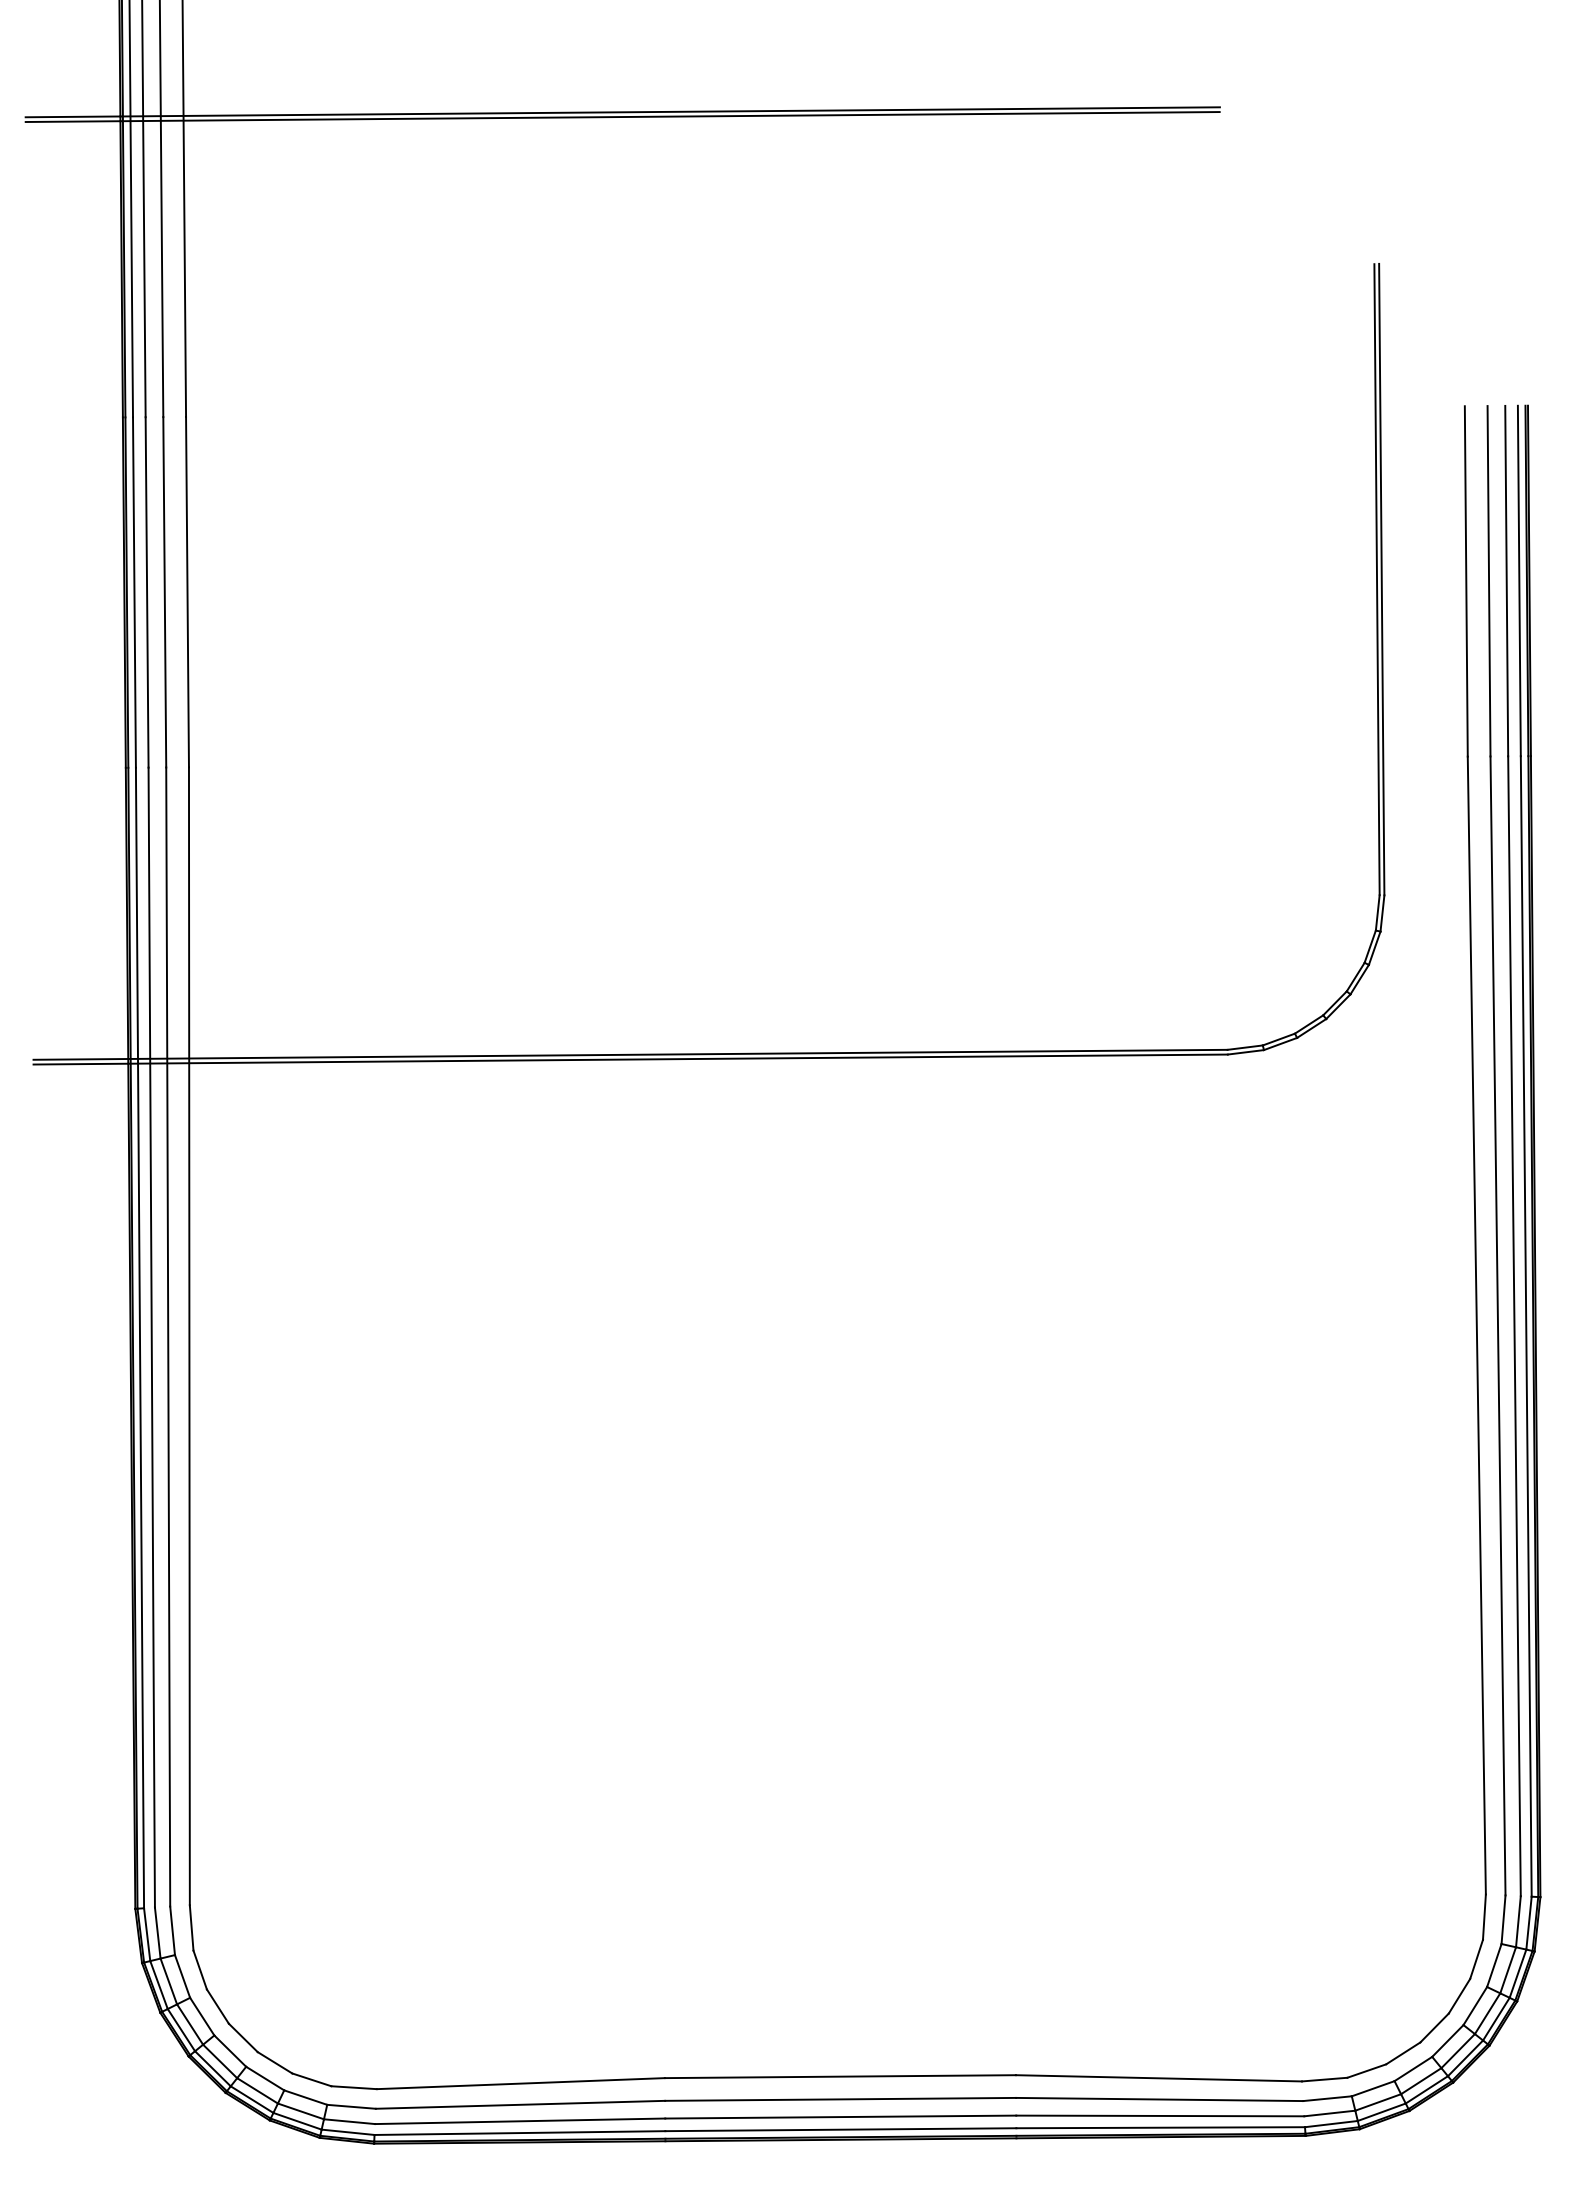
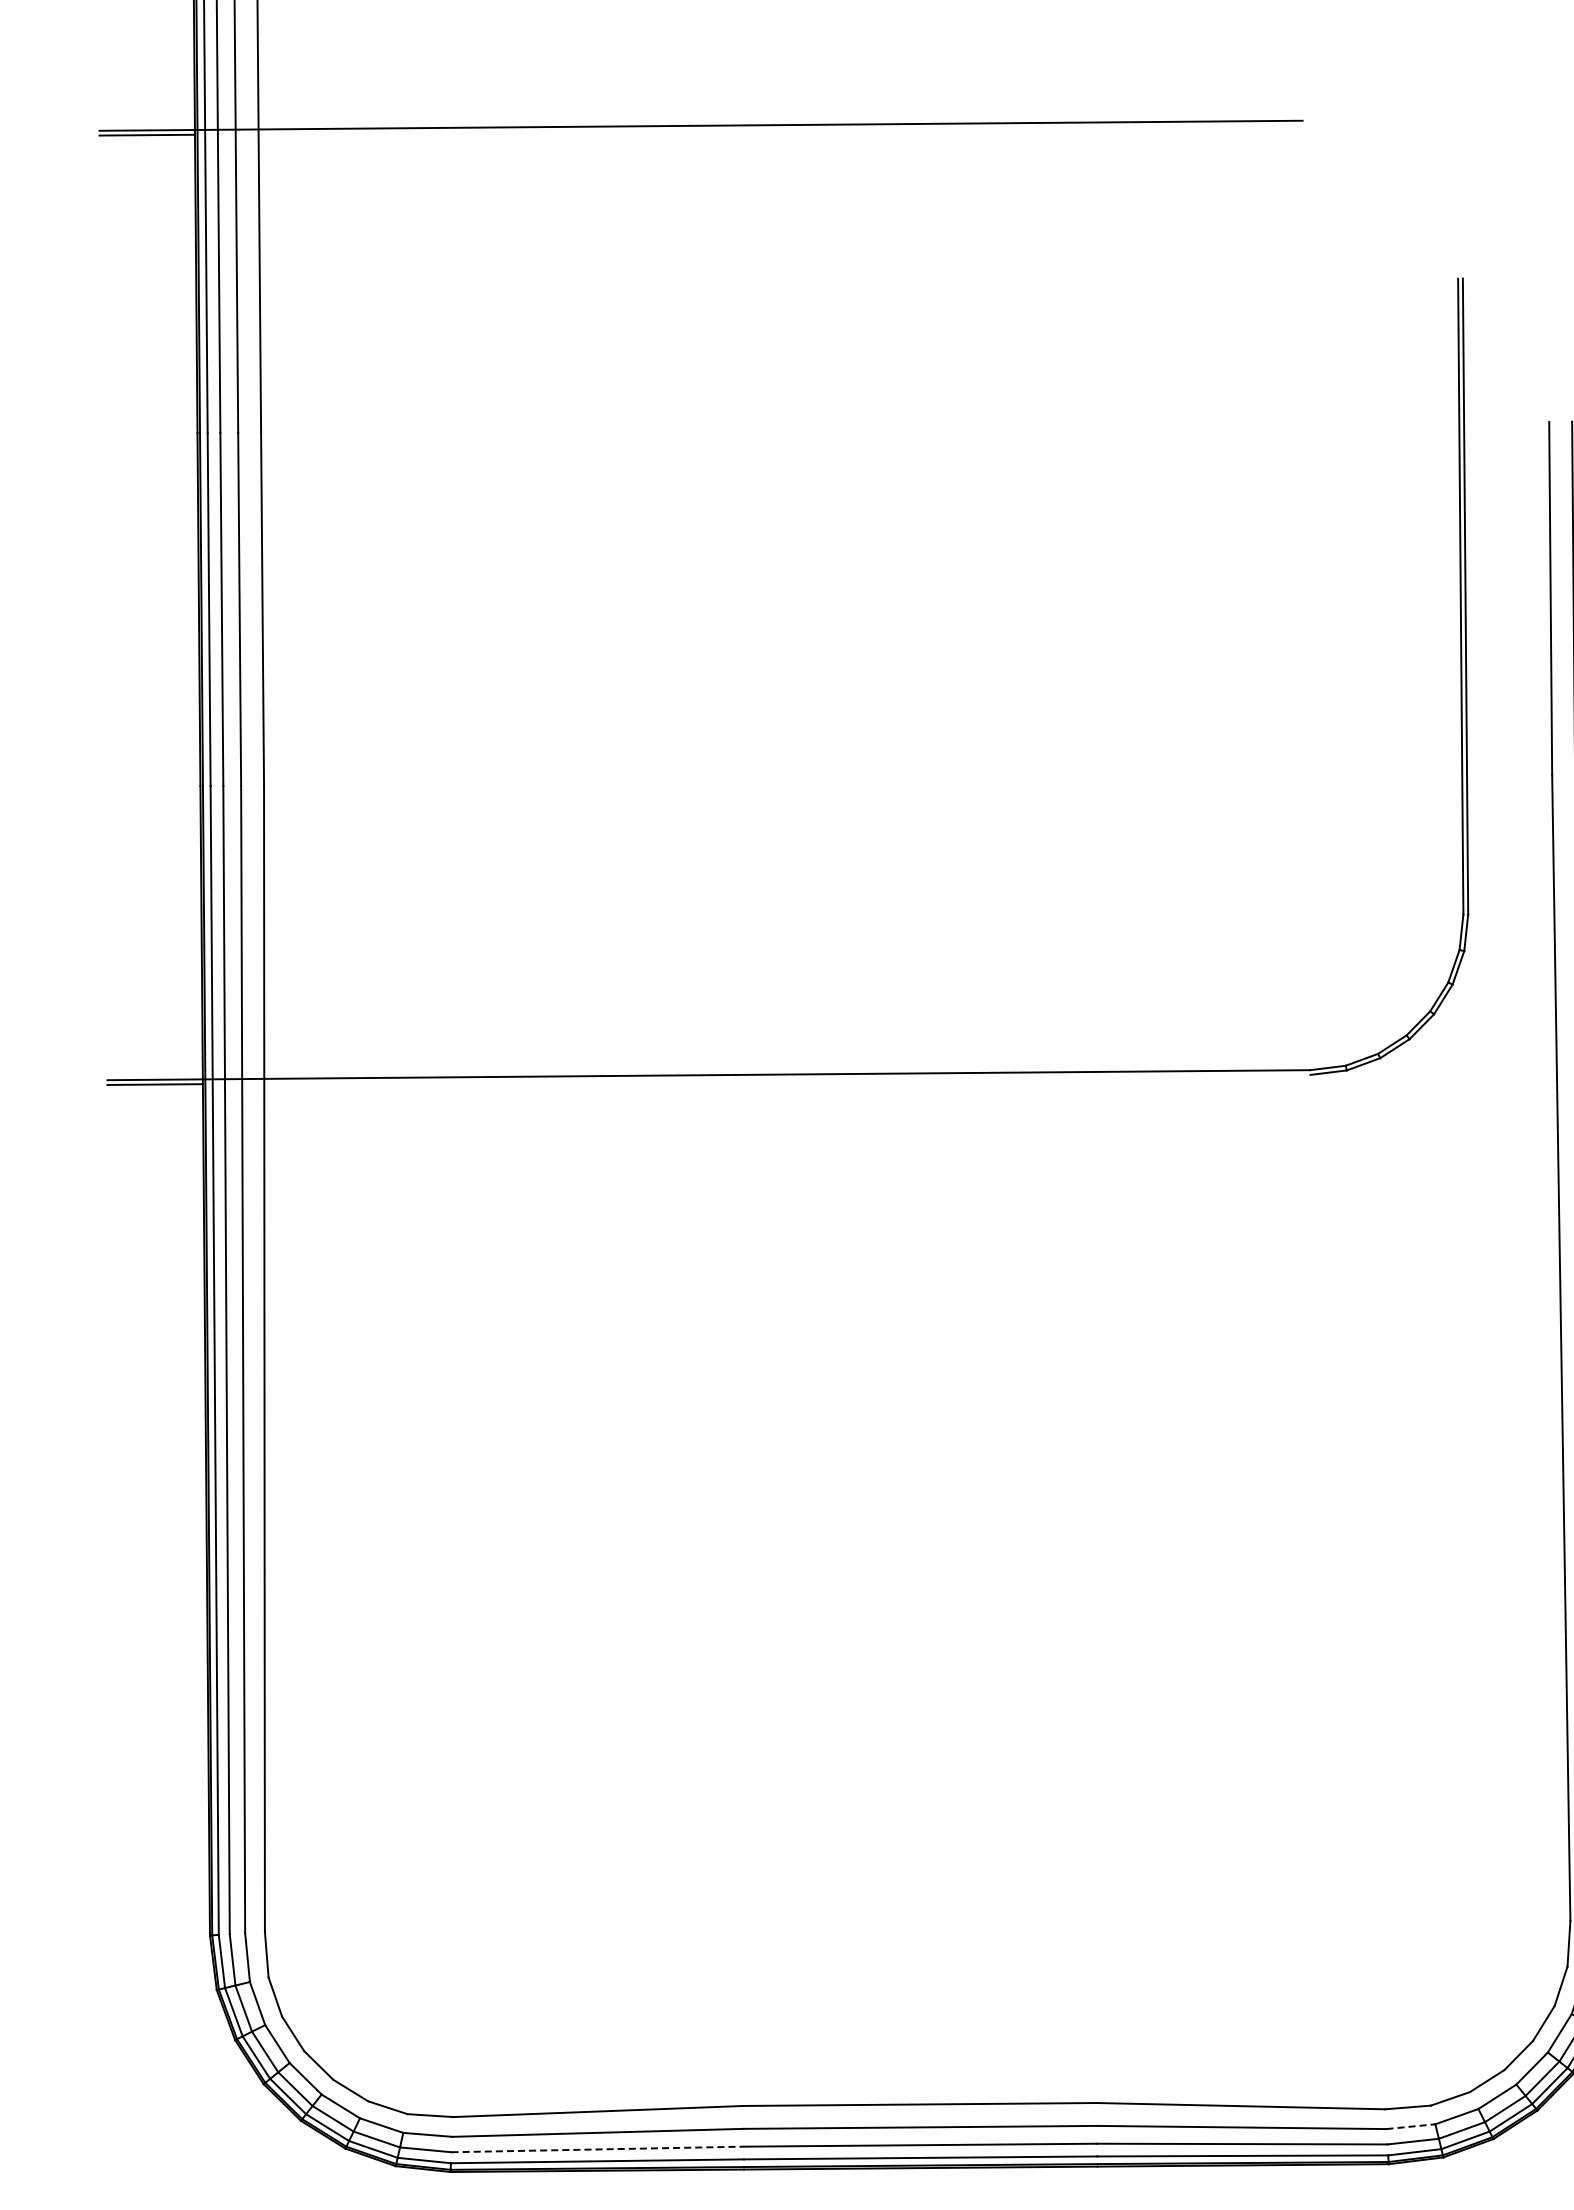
line: (669, 116) -> (748, 130), removed
line: (677, 1058) -> (756, 1078), removed
line: (1328, 2098) -> (1411, 2126), solid -> dashed
line: (520, 2121) -> (597, 2149), solid -> dashed

